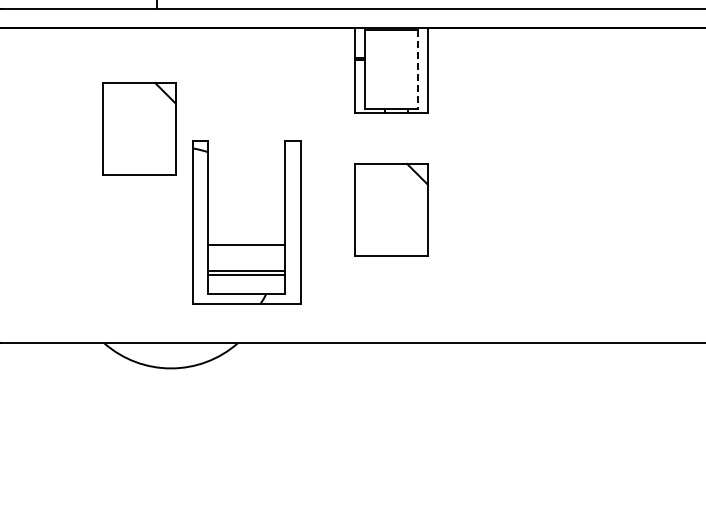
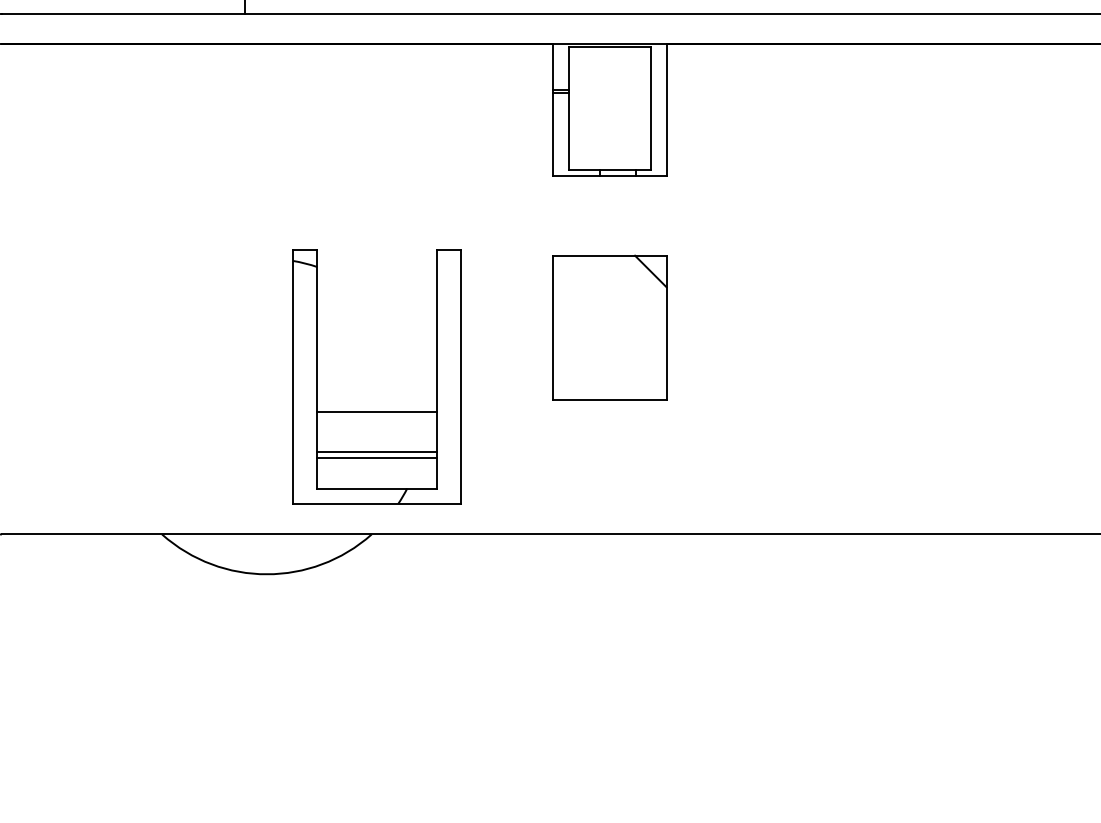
line: (417, 70) -> (651, 109), dashed -> solid
part: (139, 128) -> (217, 200), removed
part: (246, 244) -> (376, 410), moved

